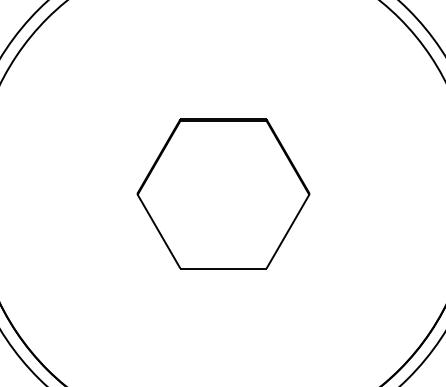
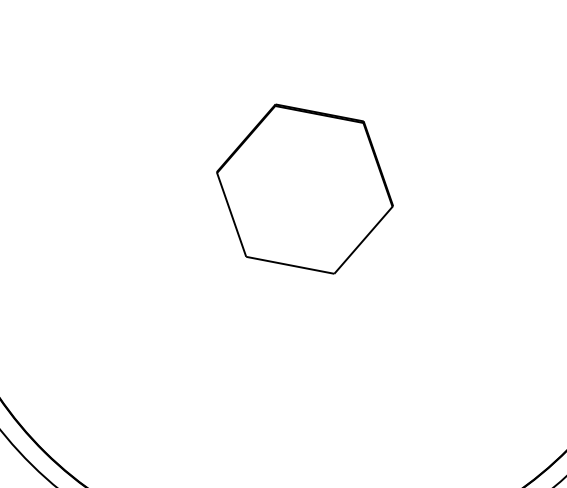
part: (223, 193) -> (305, 188), size x0.7

